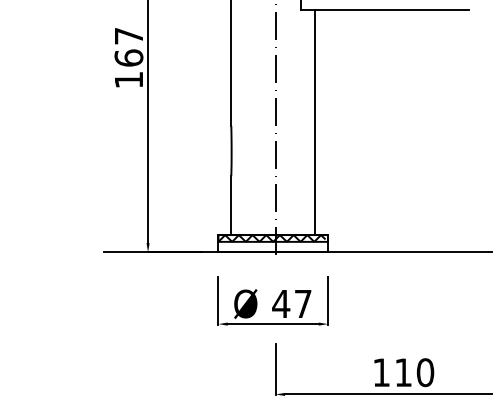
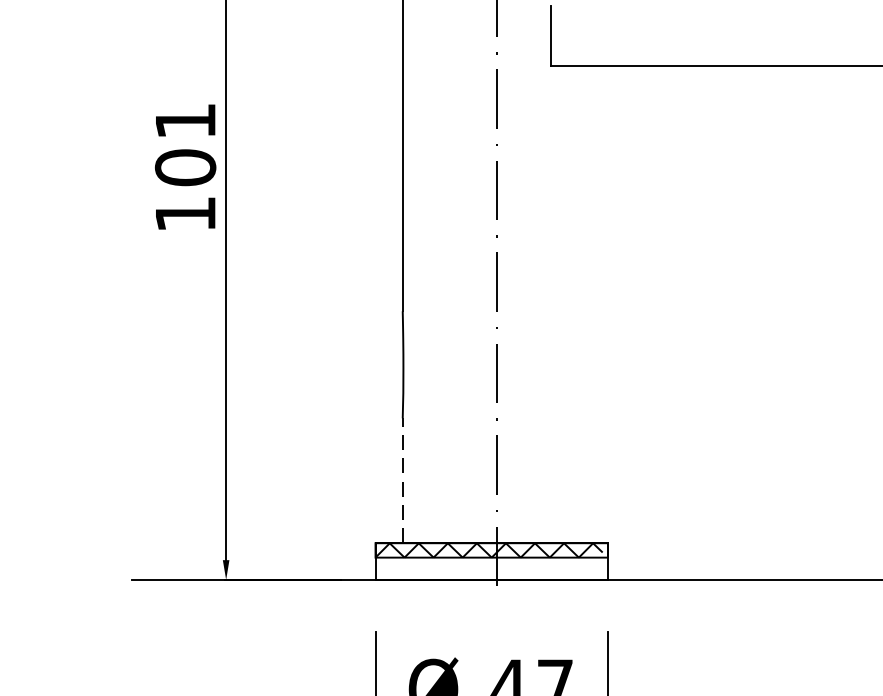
text: (128, 47) -> (184, 145), 167 -> 101
line: (315, 122) -> (581, 304), removed
line: (231, 205) -> (403, 480), solid -> dashed

